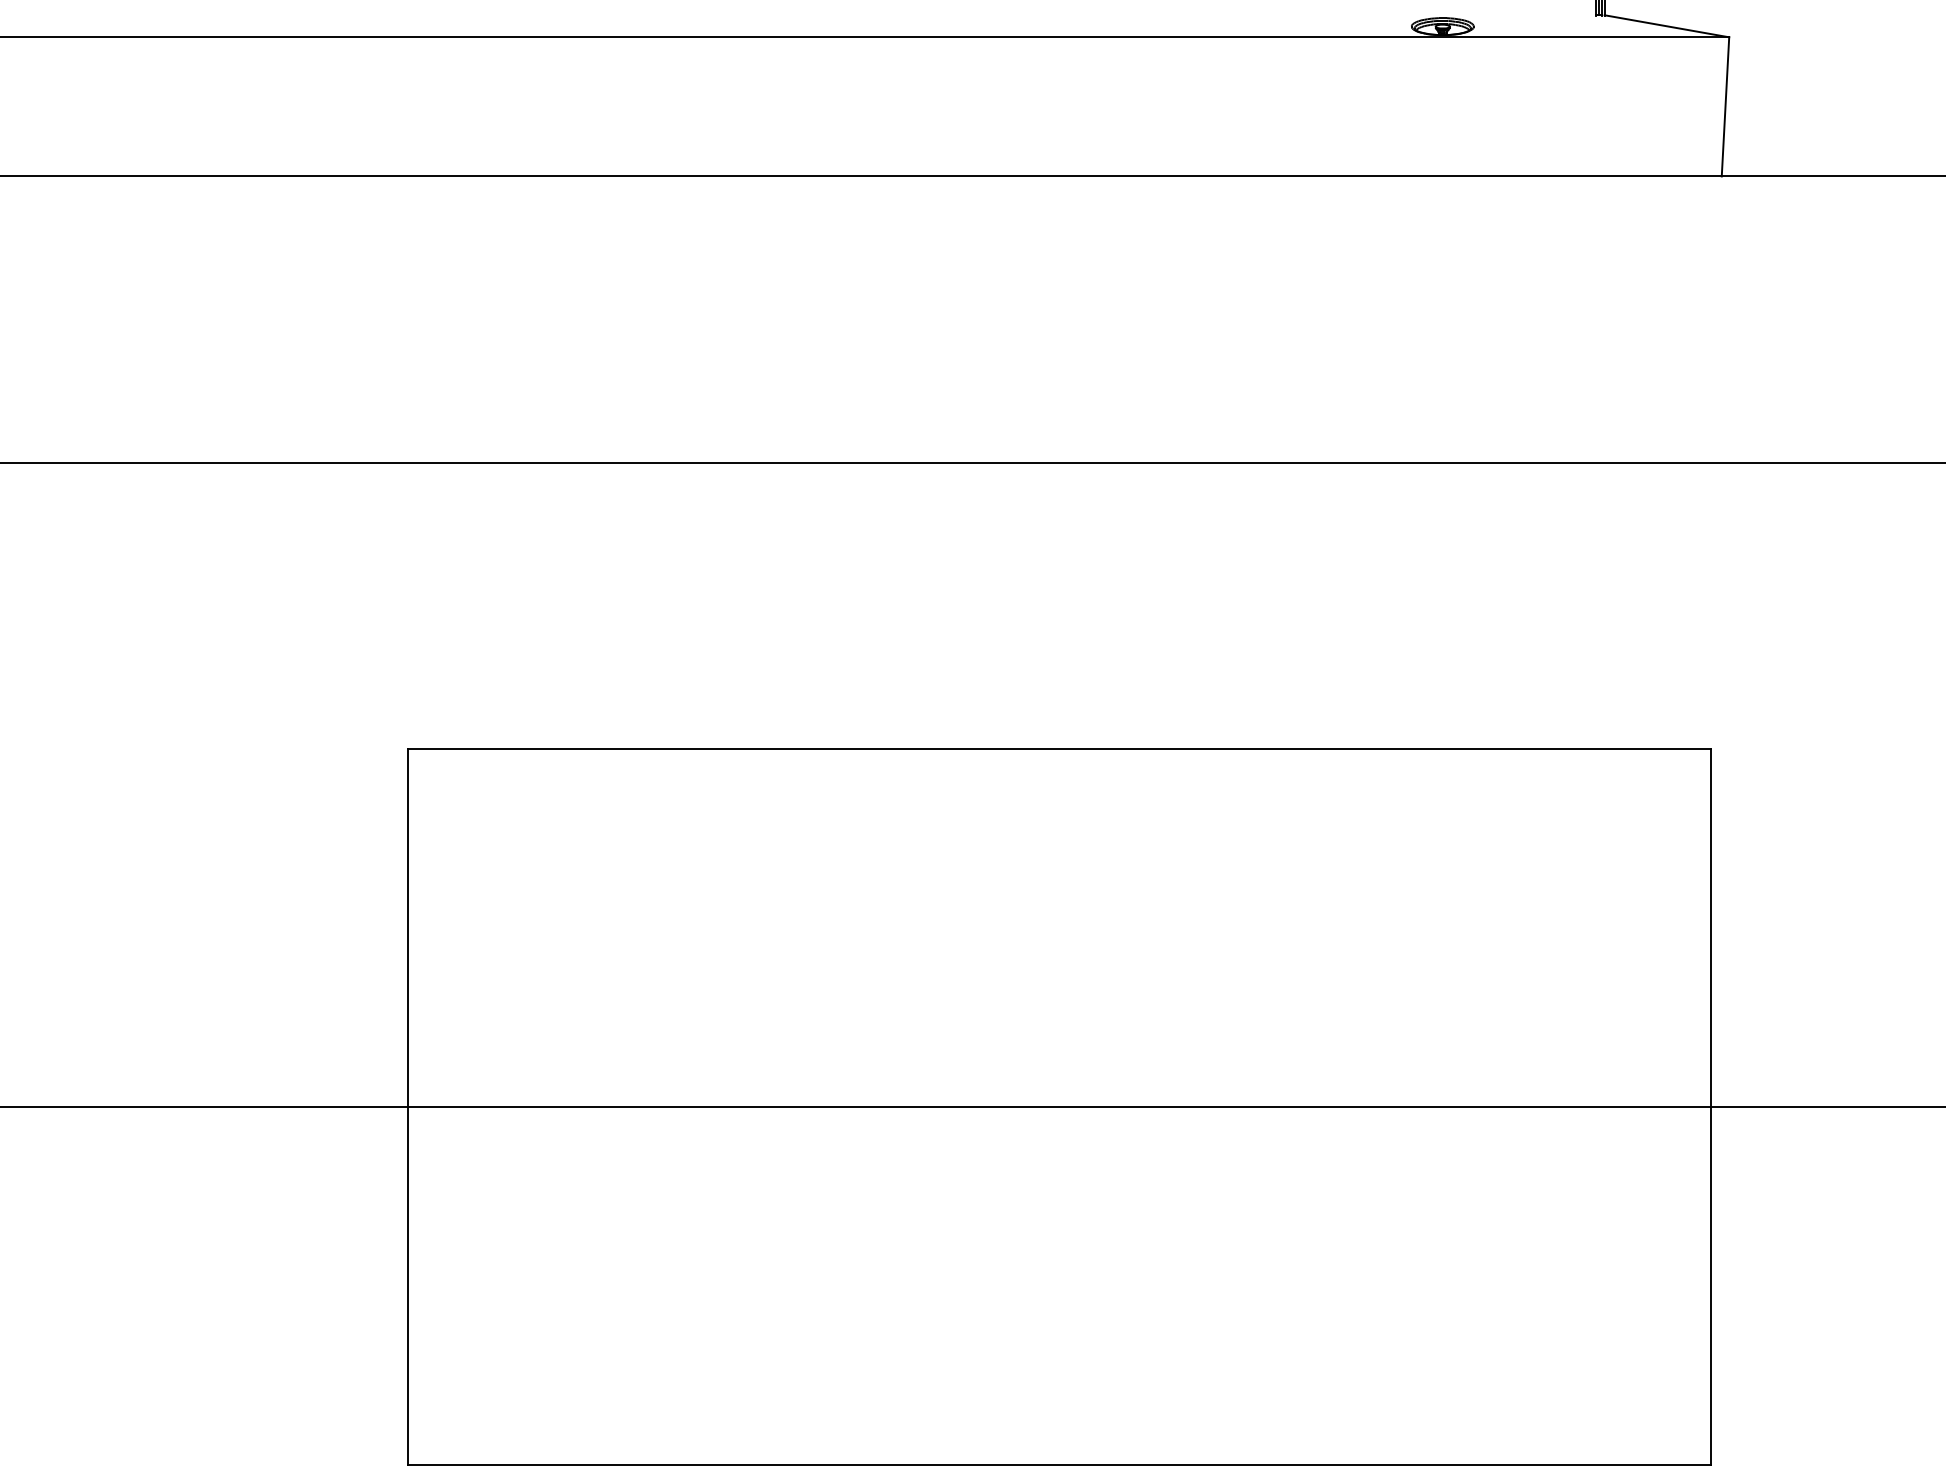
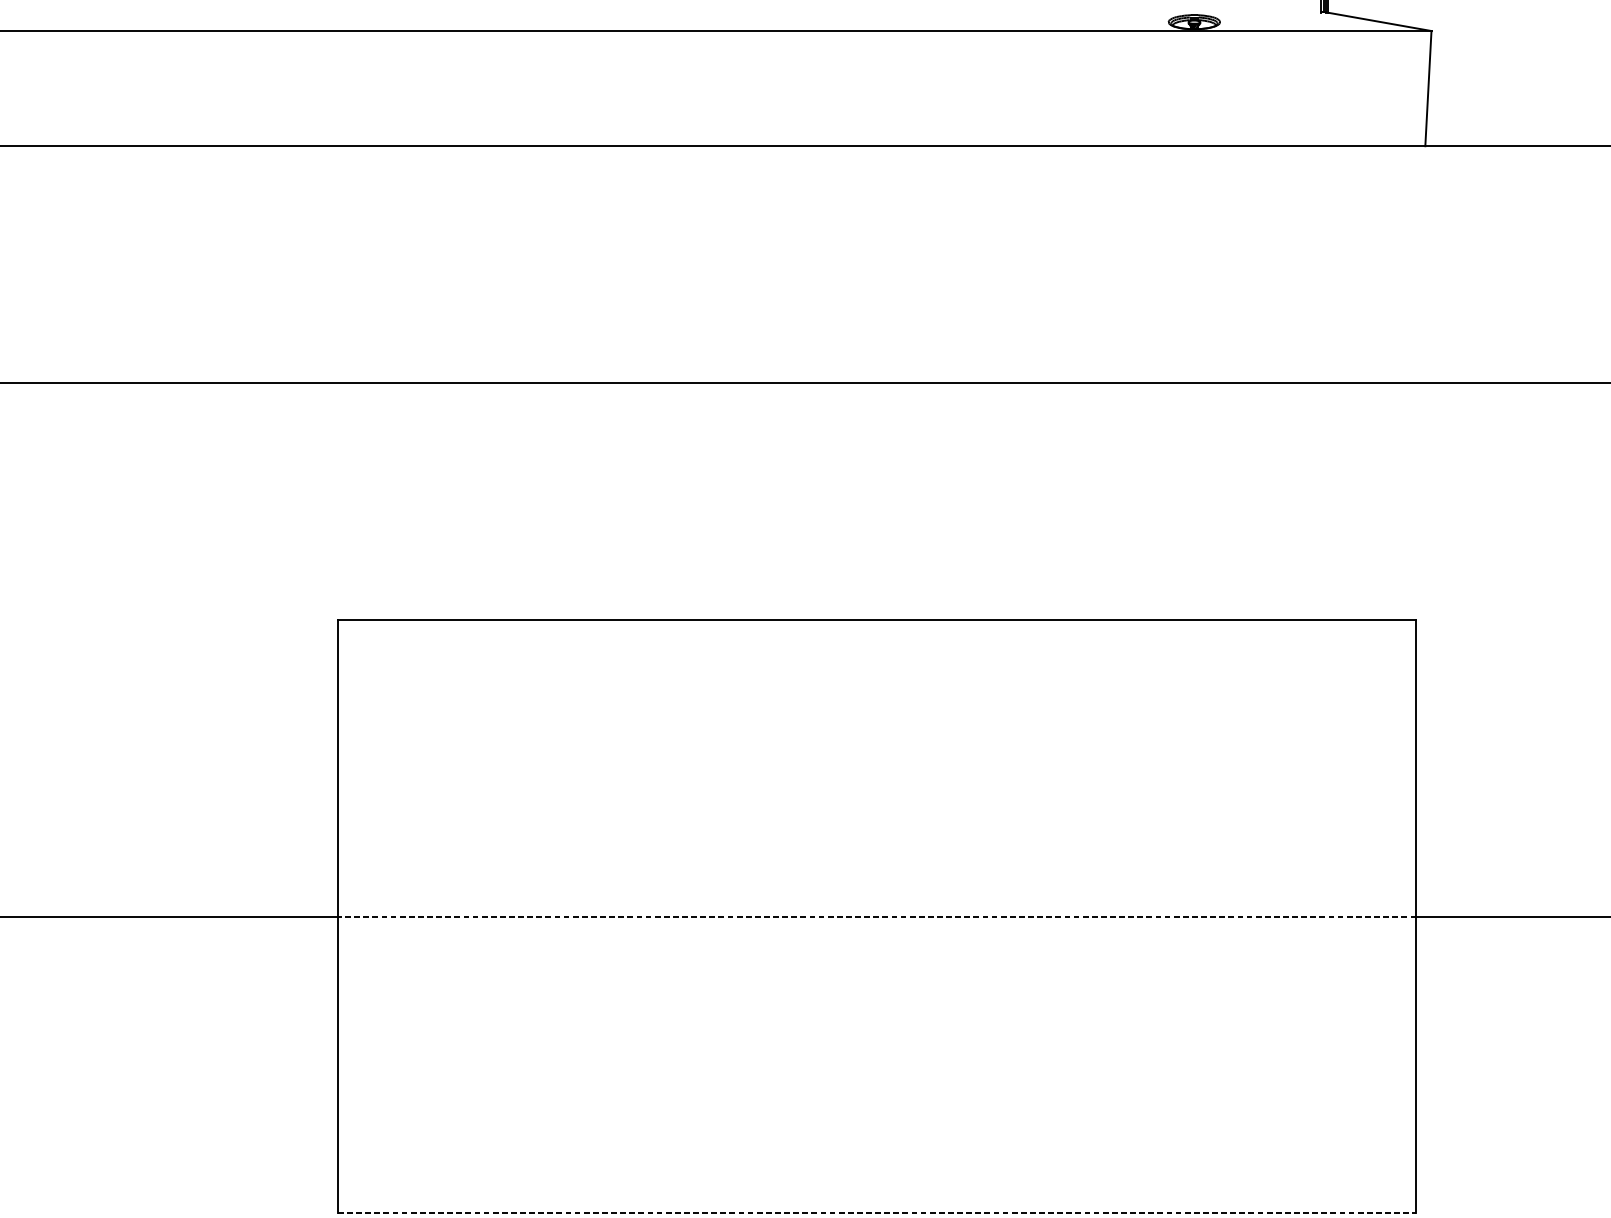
line: (1059, 1107) -> (877, 916), solid -> dashed
line: (1060, 1464) -> (877, 1212), solid -> dashed

